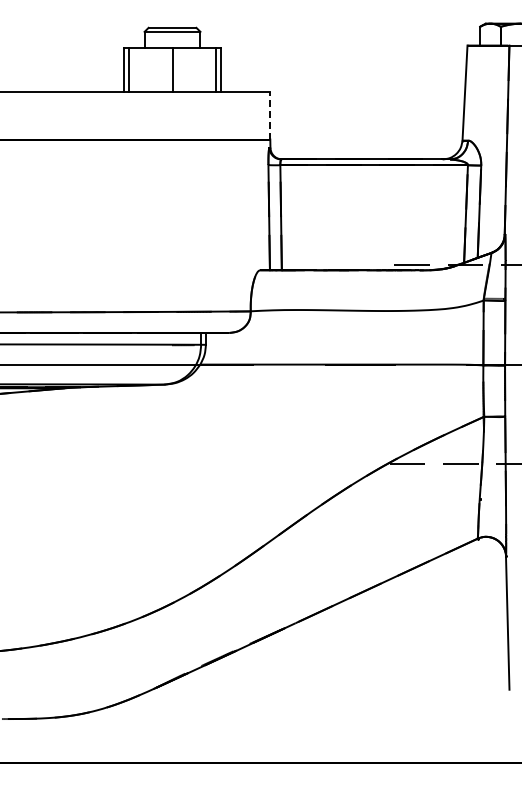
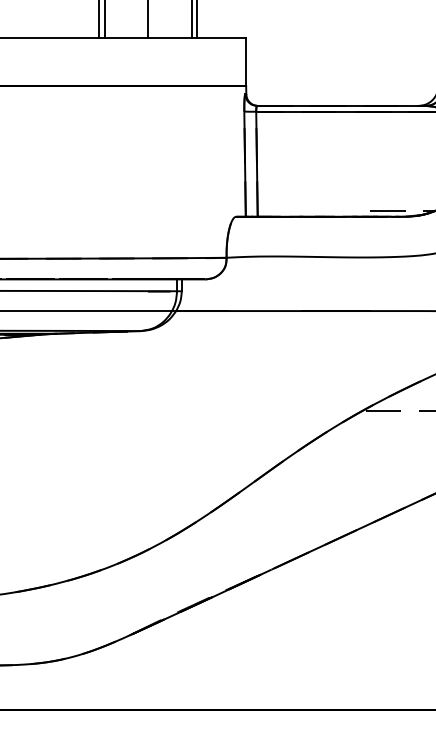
line: (270, 115) -> (246, 61), dashed -> solid

